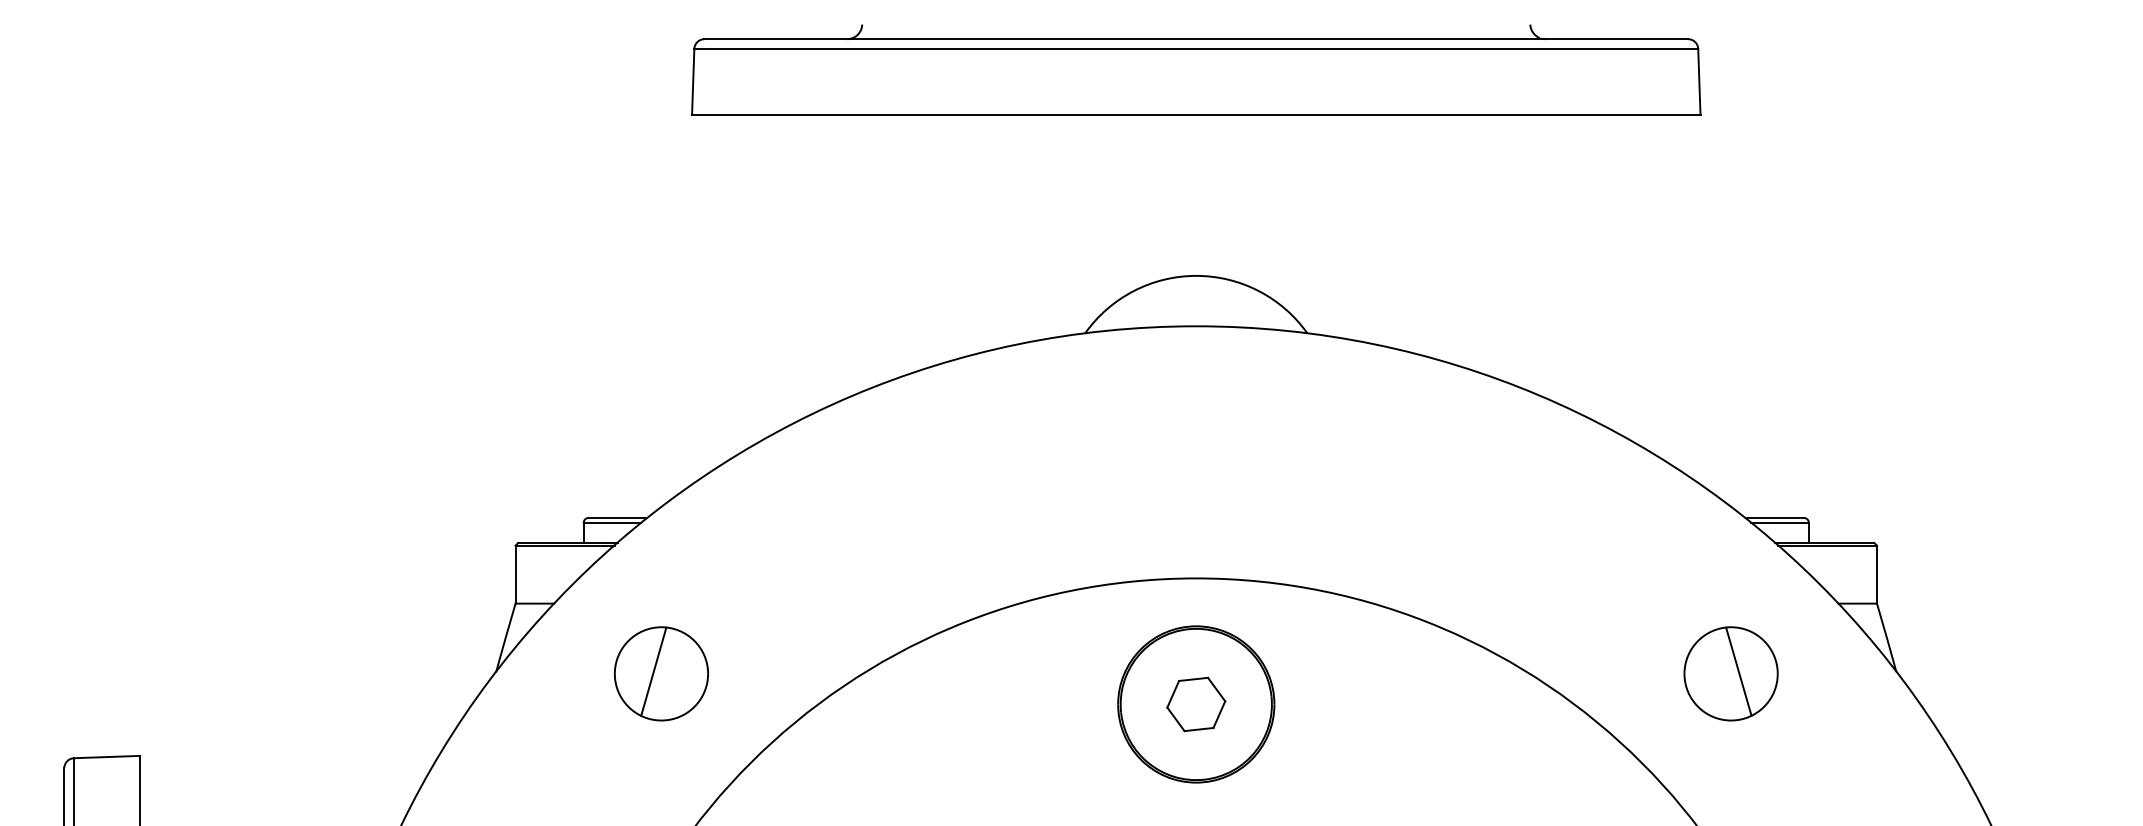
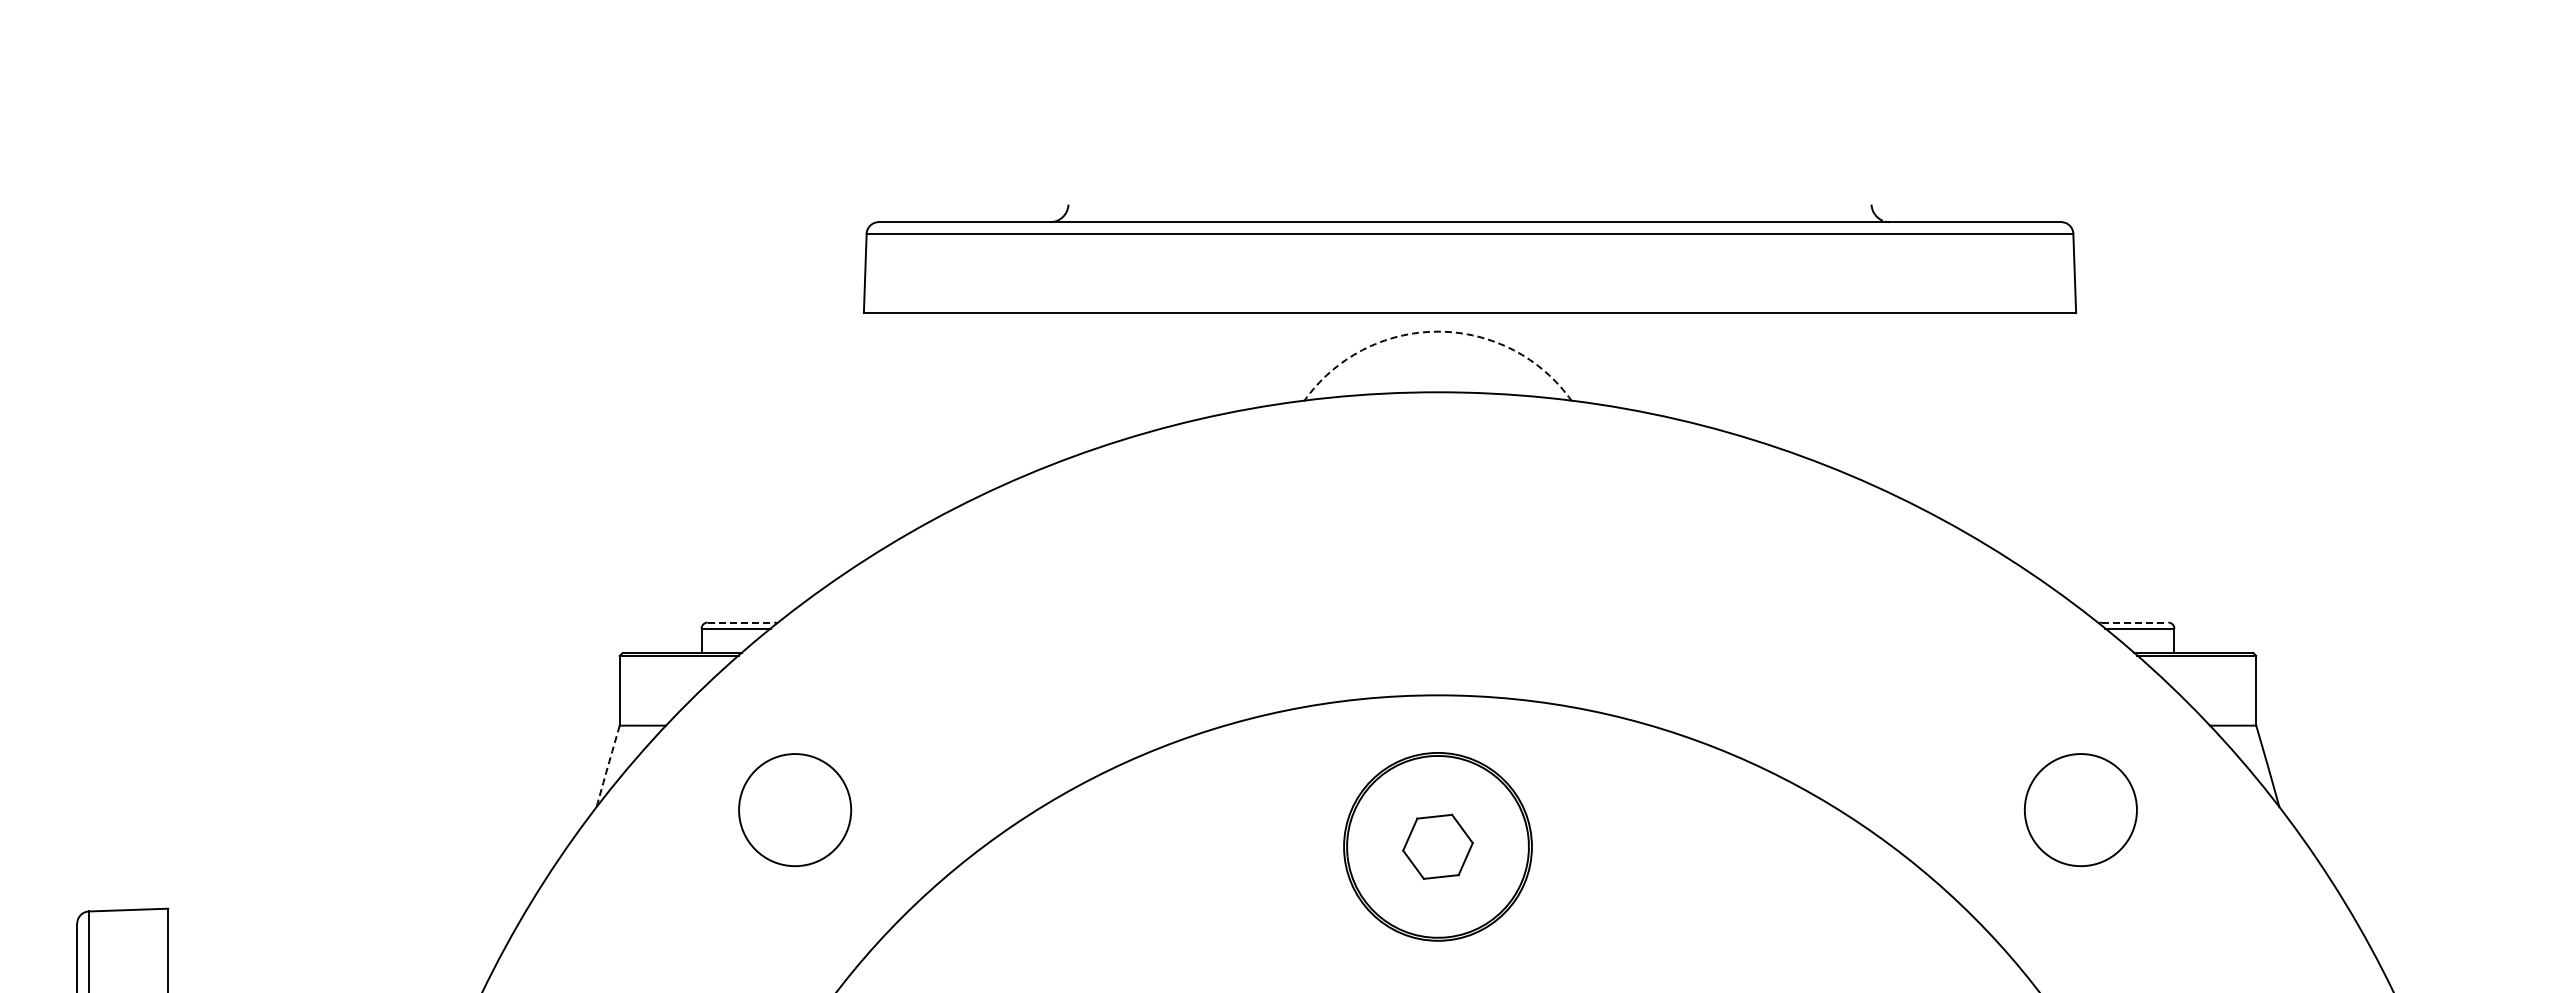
part: (1195, 69) -> (1469, 258), moved
arc: (1196, 275) -> (1438, 331), solid -> dashed
line: (616, 517) -> (741, 622), solid -> dashed
line: (1776, 517) -> (2135, 622), solid -> dashed
arc: (505, 638) -> (607, 767), solid -> dashed
line: (653, 671) -> (785, 807), removed
line: (1738, 671) -> (2089, 807), removed

